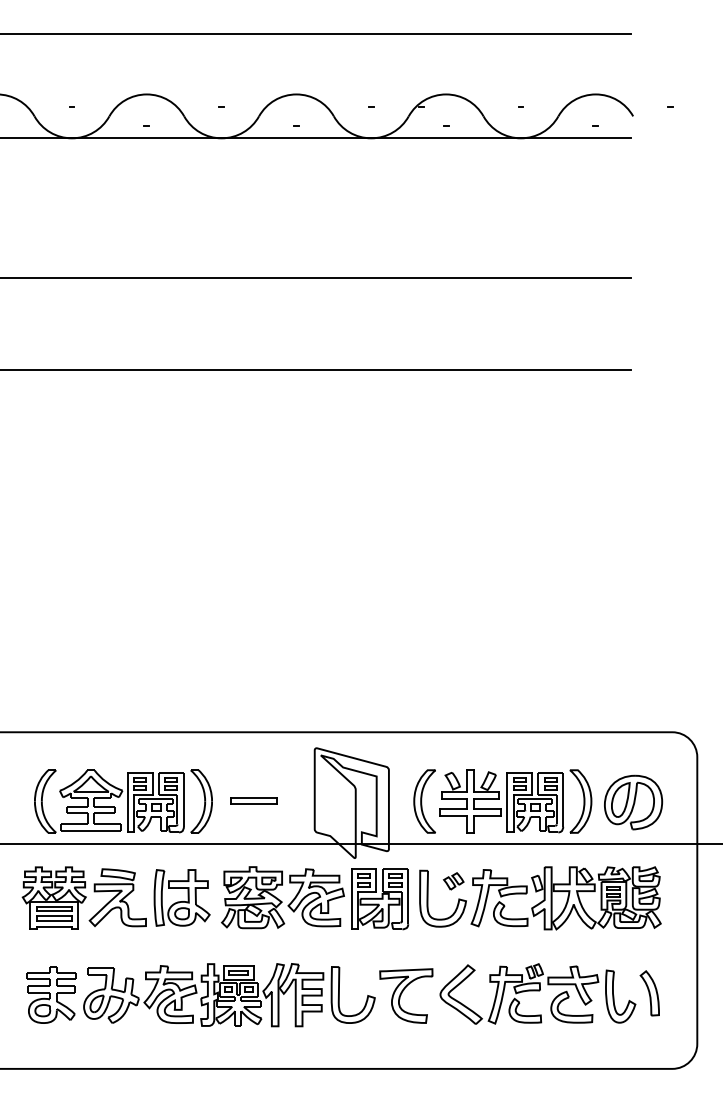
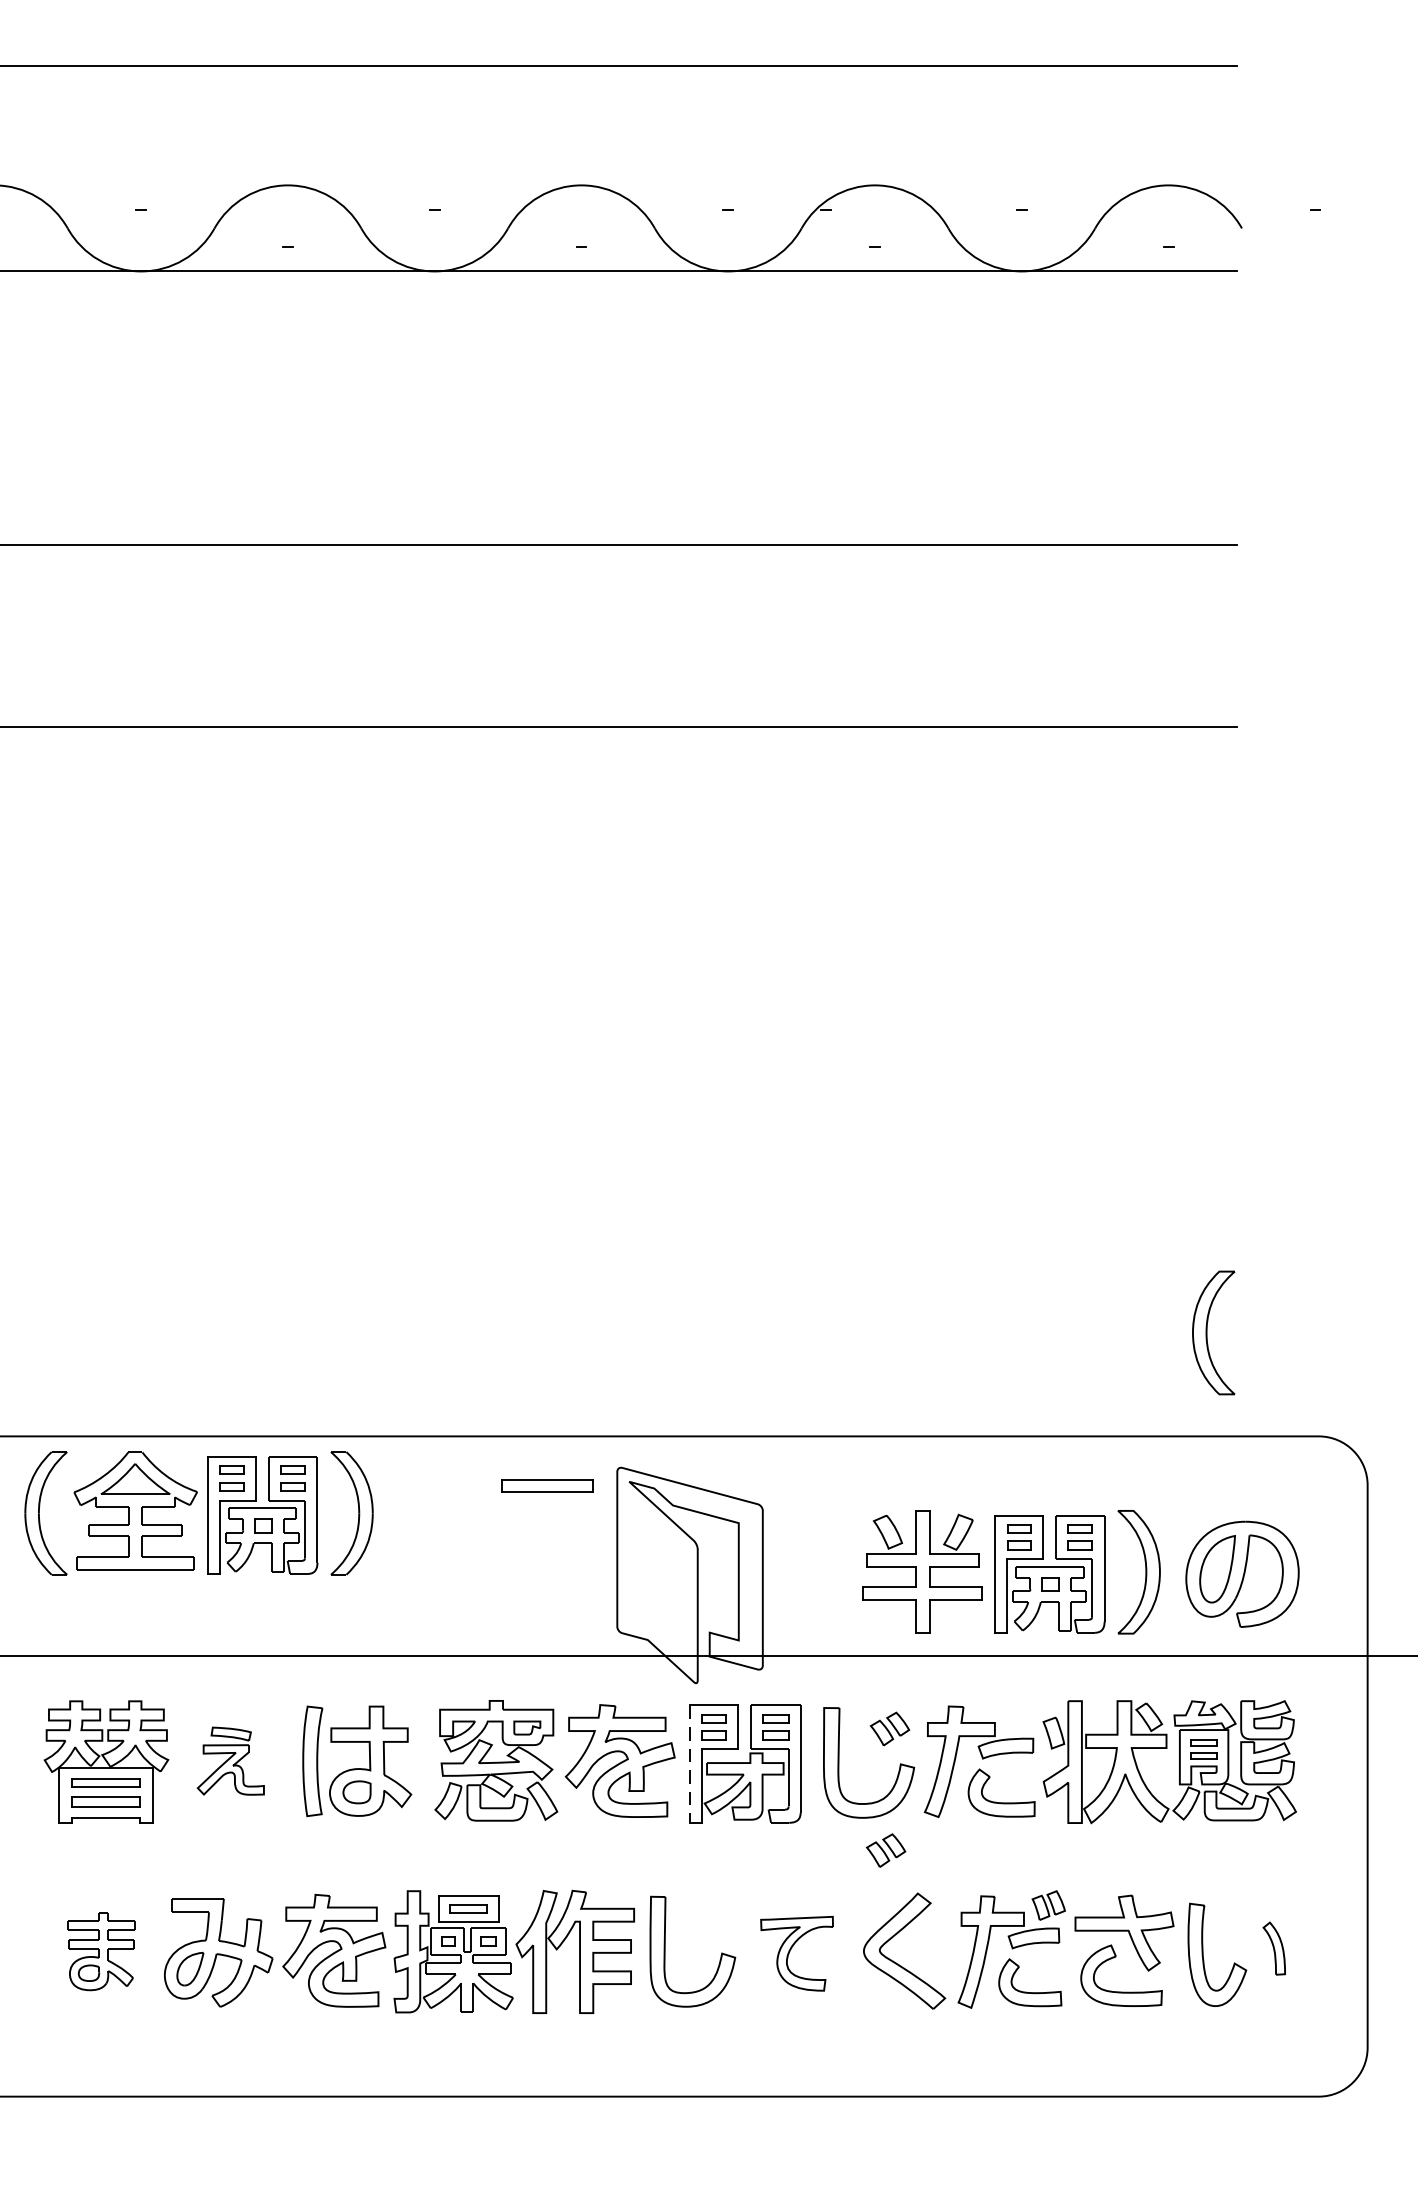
part: (253, 800) -> (546, 1485), moved
part: (123, 801) -> (199, 1513), moved
part: (424, 801) -> (1213, 1332), moved
part: (117, 897) -> (230, 1760), size x0.6
line: (351, 899) -> (689, 1764), solid -> dashed
part: (451, 943) -> (885, 1850), added
part: (649, 993) -> (1273, 1948), size x0.6
part: (51, 994) -> (100, 1950), size x0.7
part: (406, 995) -> (797, 1952), size x0.7

